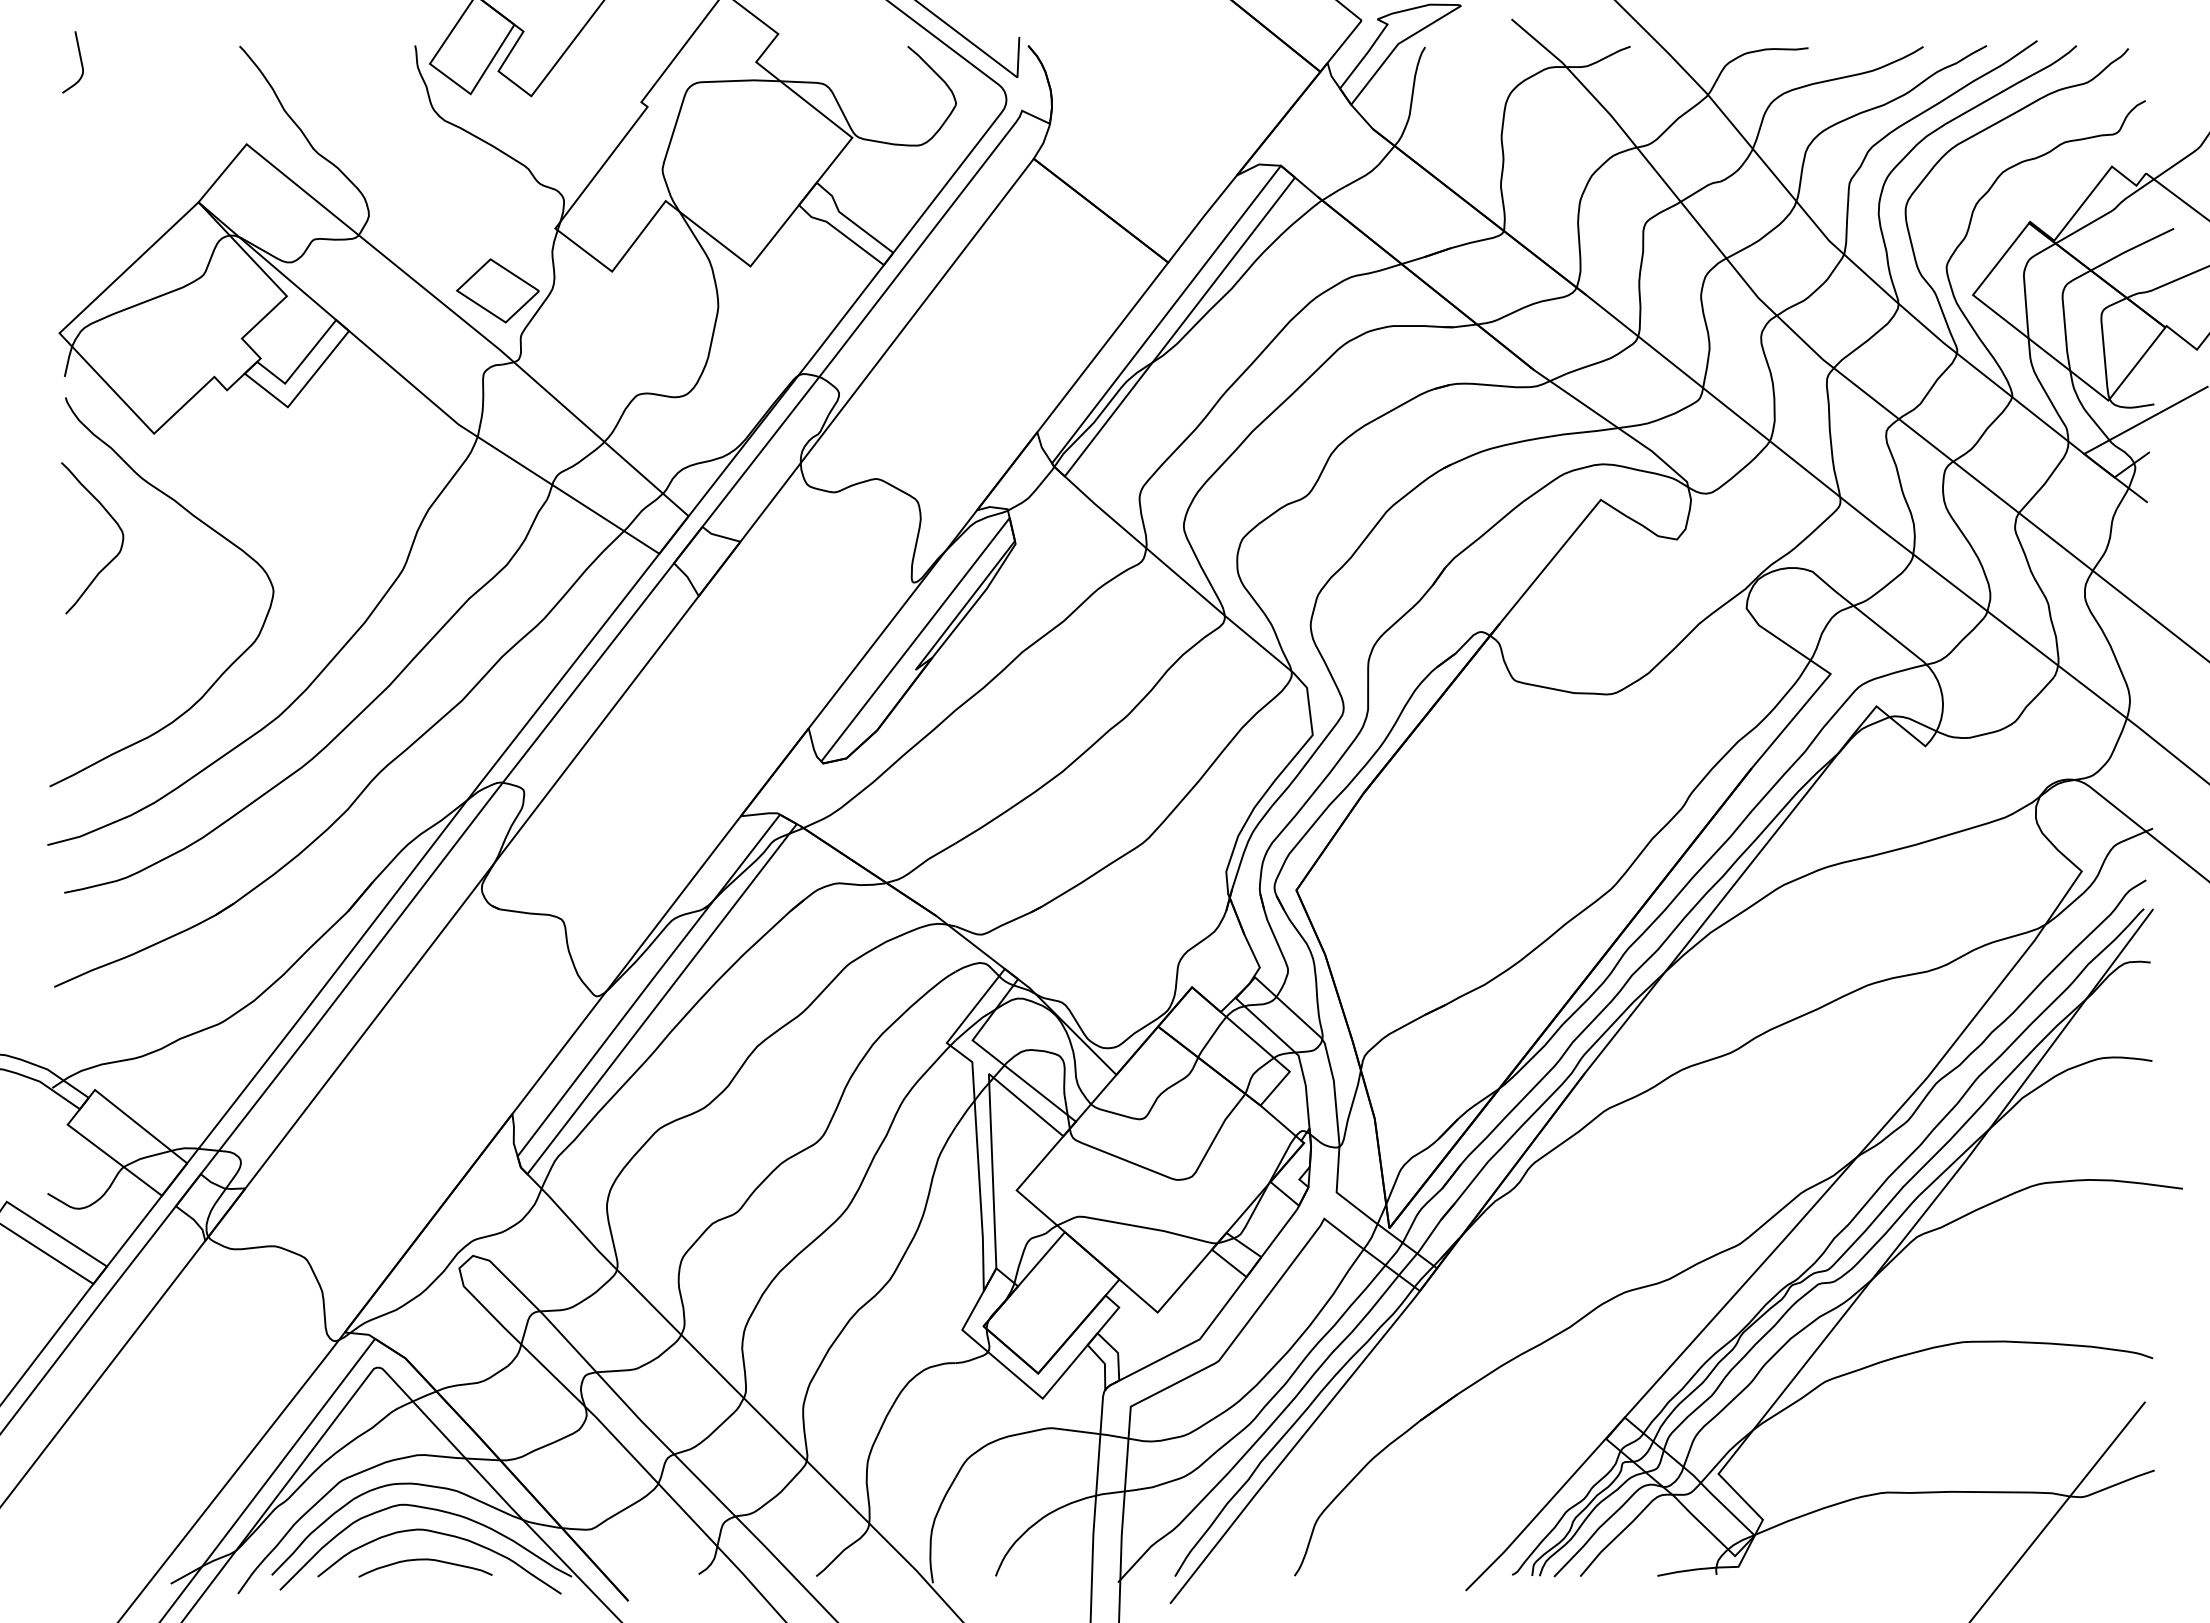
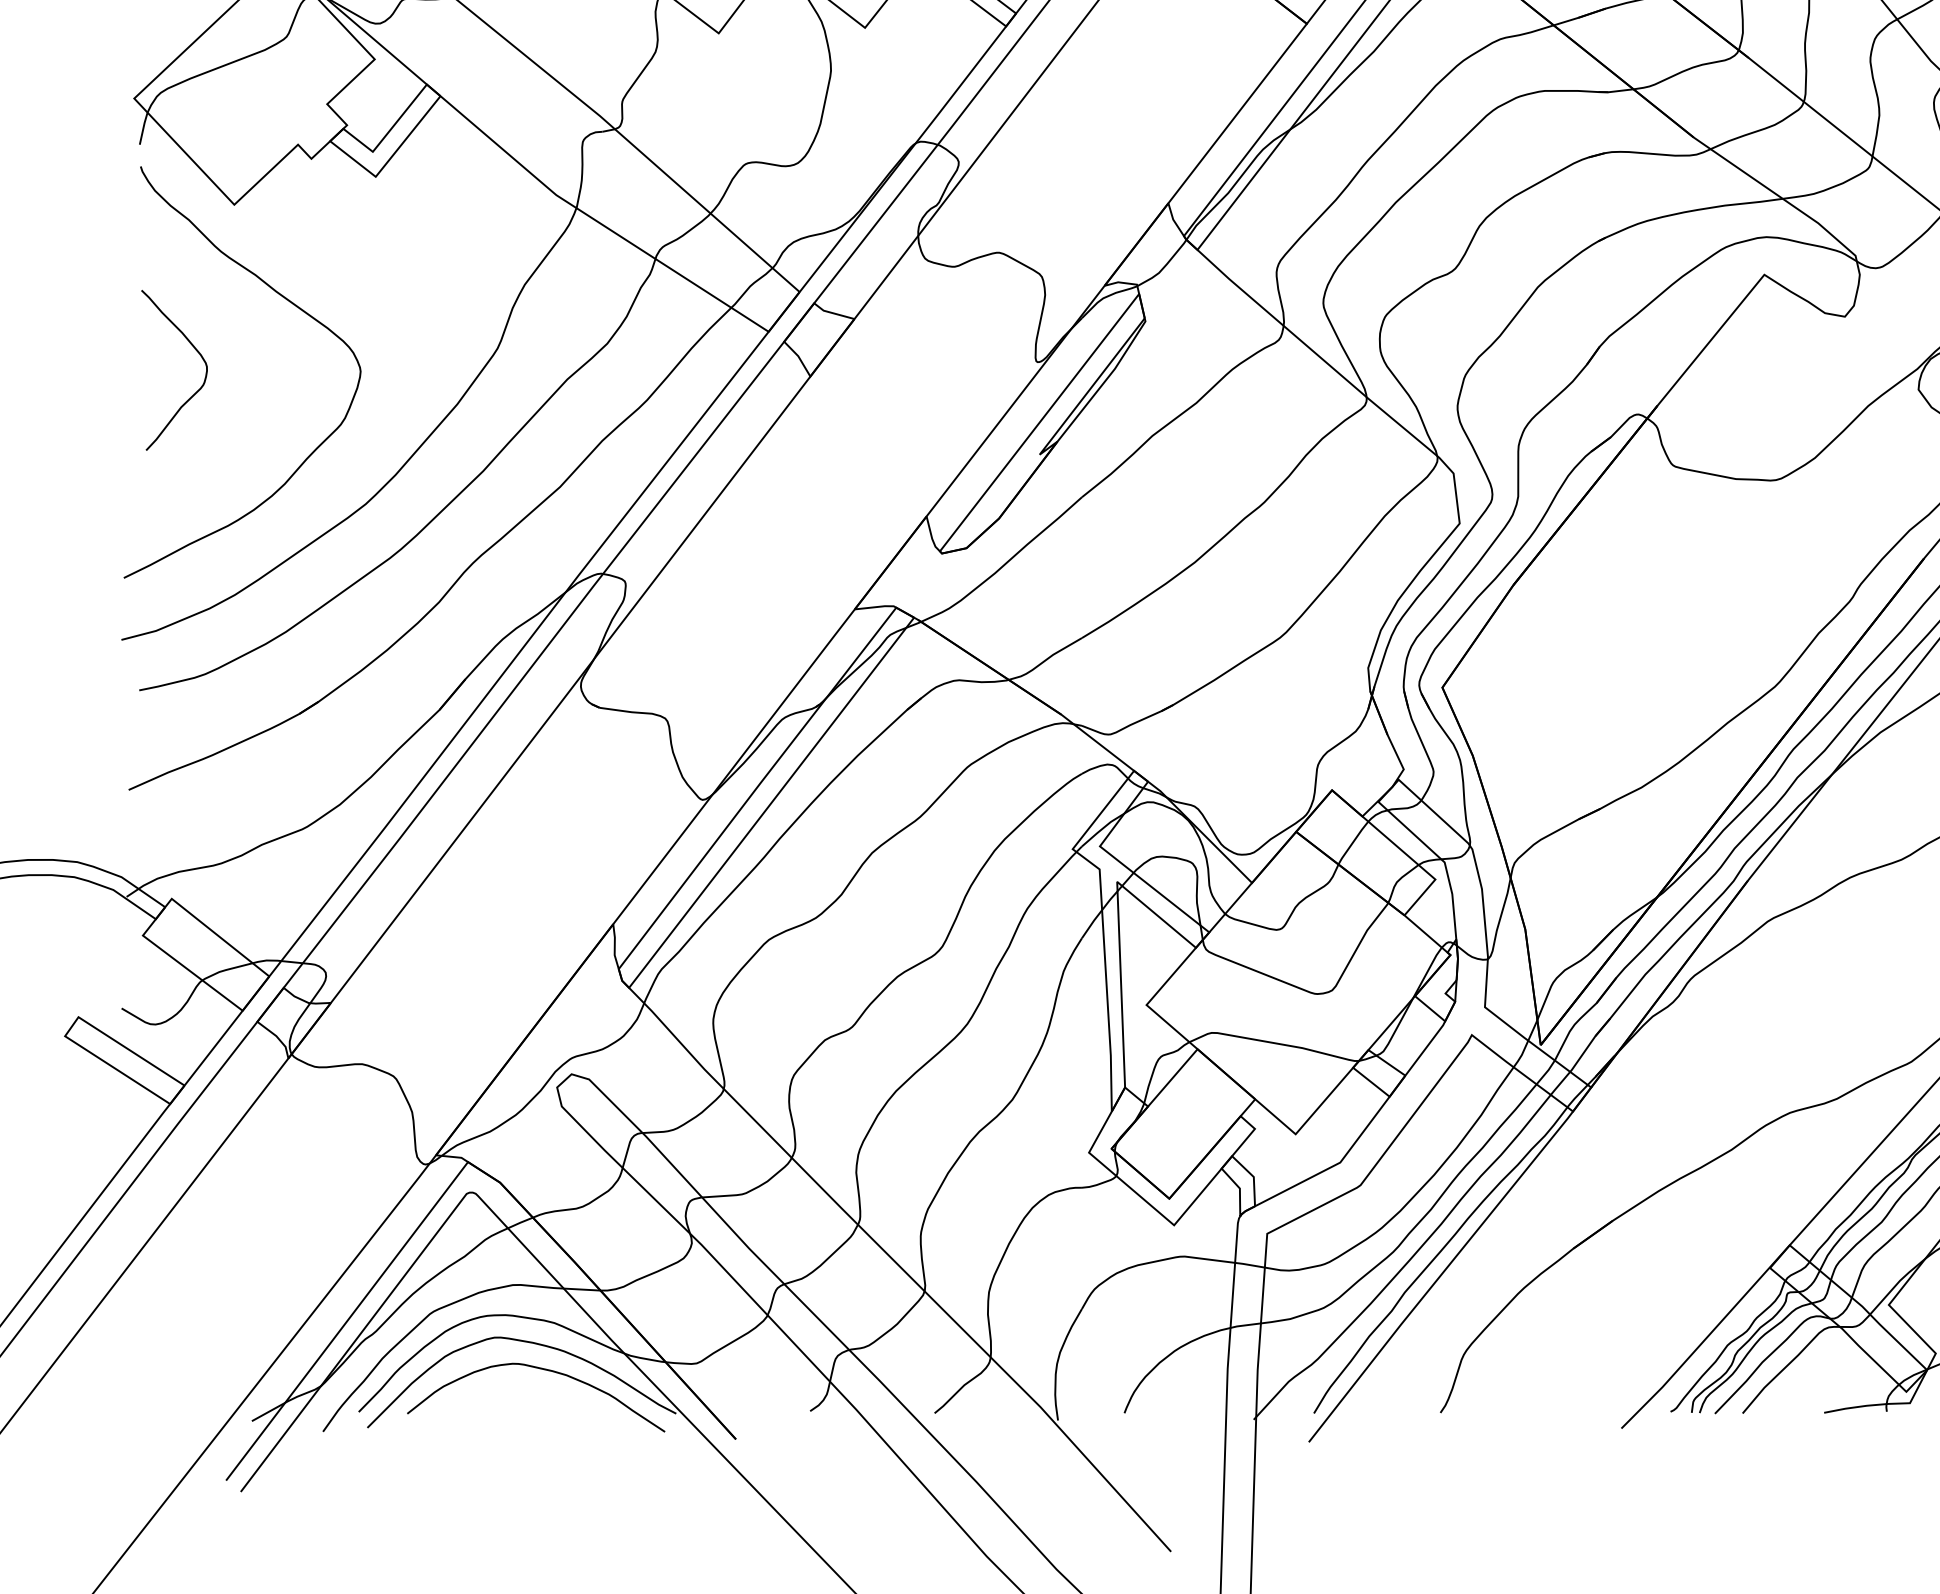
part: (497, 290) -> (597, 53), removed
curve: (111, 518) -> (194, 349), moved
curve: (425, 1560) -> (521, 1396), removed

